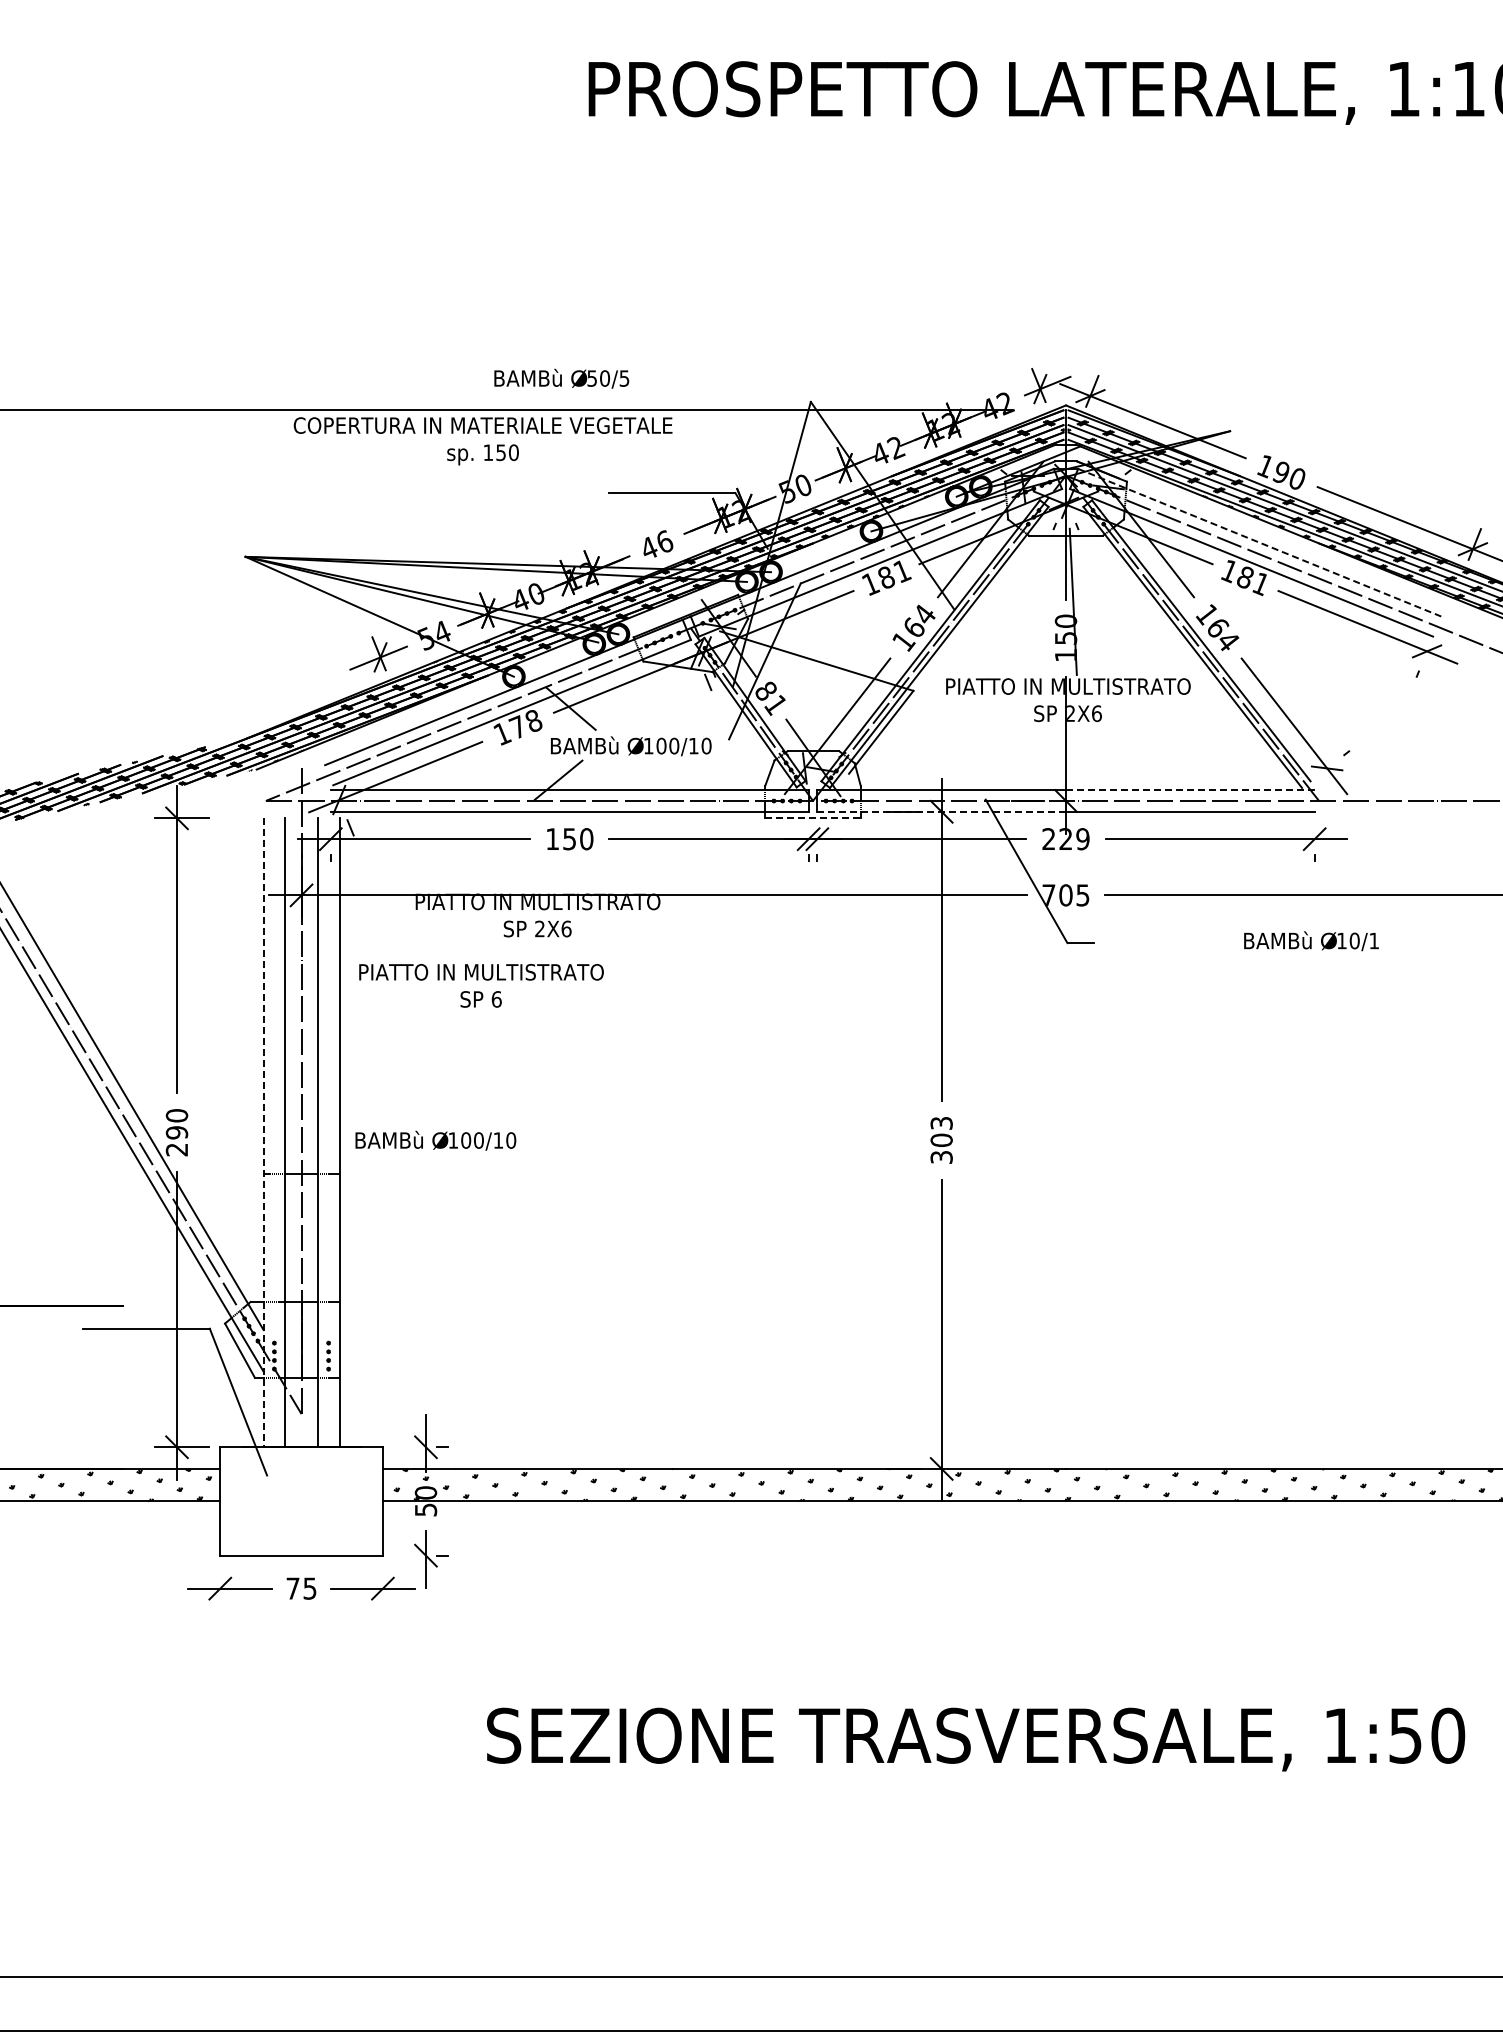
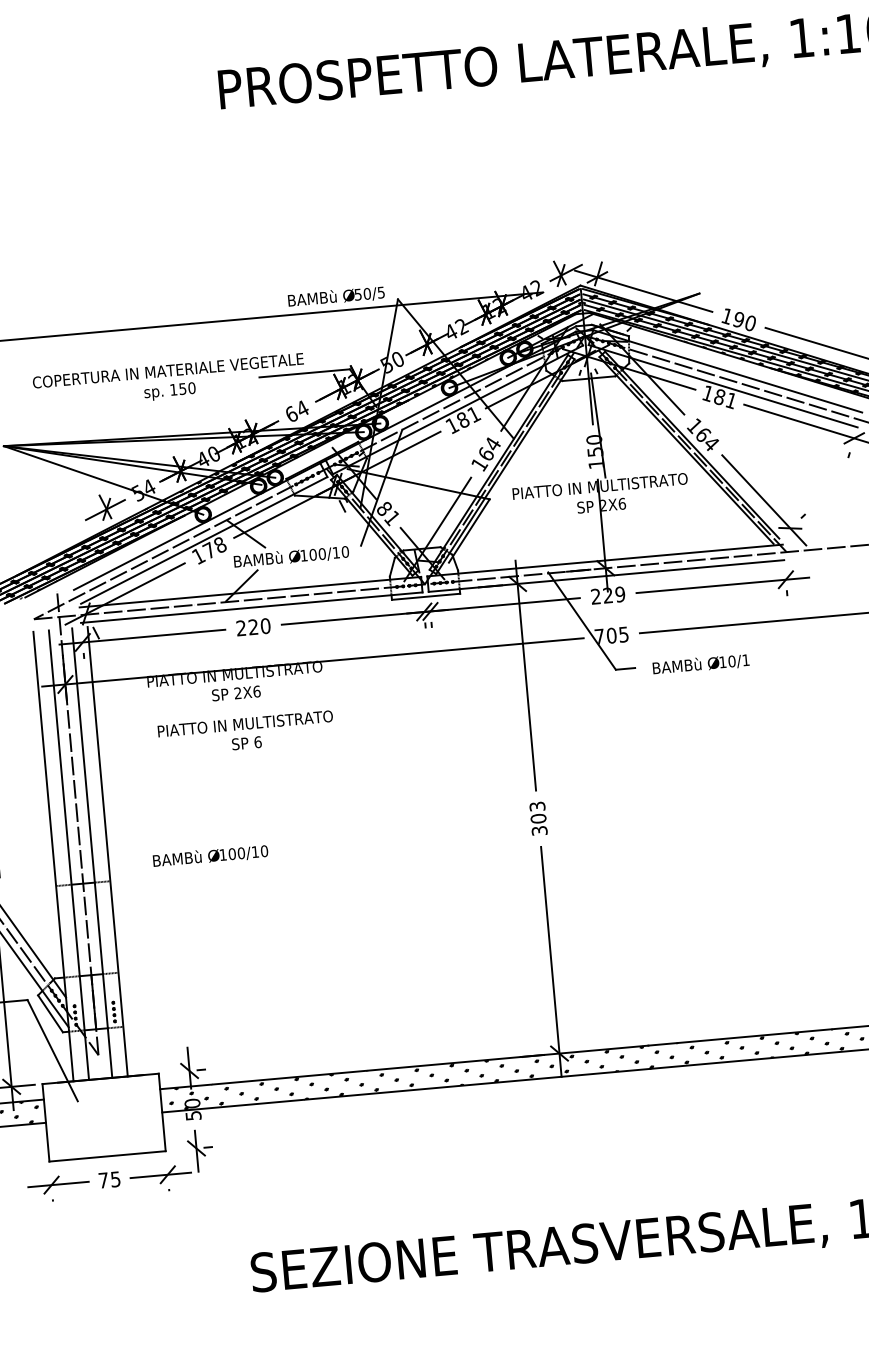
text: (561, 378) -> (336, 296), moved
text: (482, 441) -> (168, 382), moved
line: (1259, 542) -> (727, 371), dashed -> solid
text: (657, 544) -> (297, 411), 46 -> 64
line: (1189, 790) -> (693, 552), dashed -> solid
line: (942, 811) -> (518, 583), dashed -> solid
line: (813, 818) -> (426, 596), dashed -> solid
text: (560, 839) -> (246, 628), 150 -> 220
text: (1311, 941) -> (701, 664), moved
text: (481, 985) -> (246, 733), moved
line: (263, 1133) -> (53, 857), dashed -> solid
text: (435, 1140) -> (210, 856), moved

